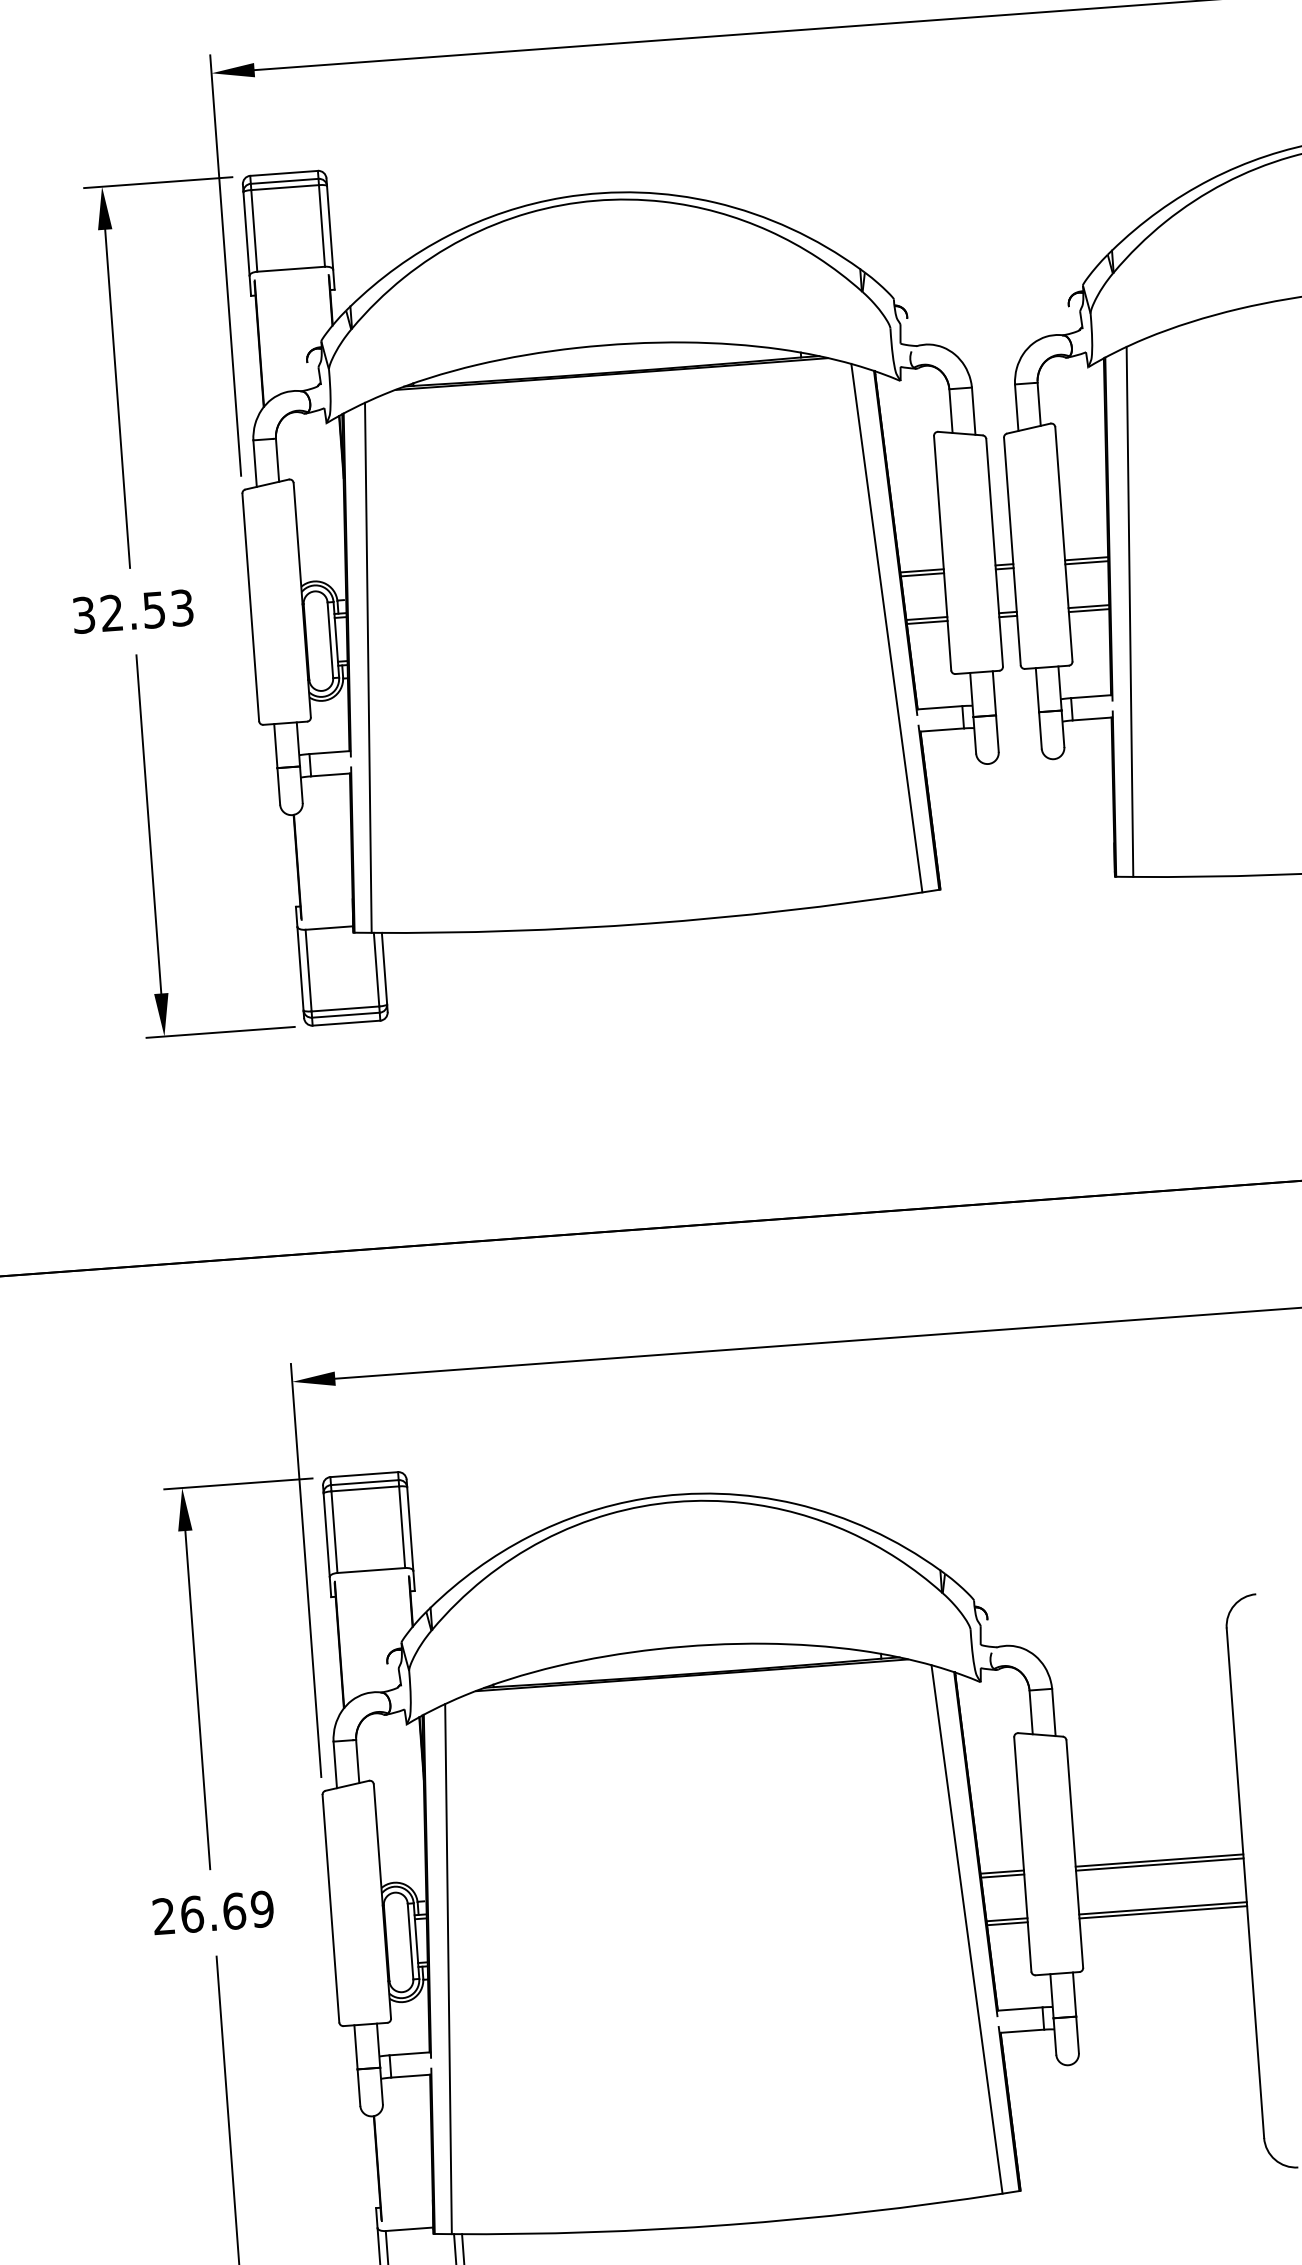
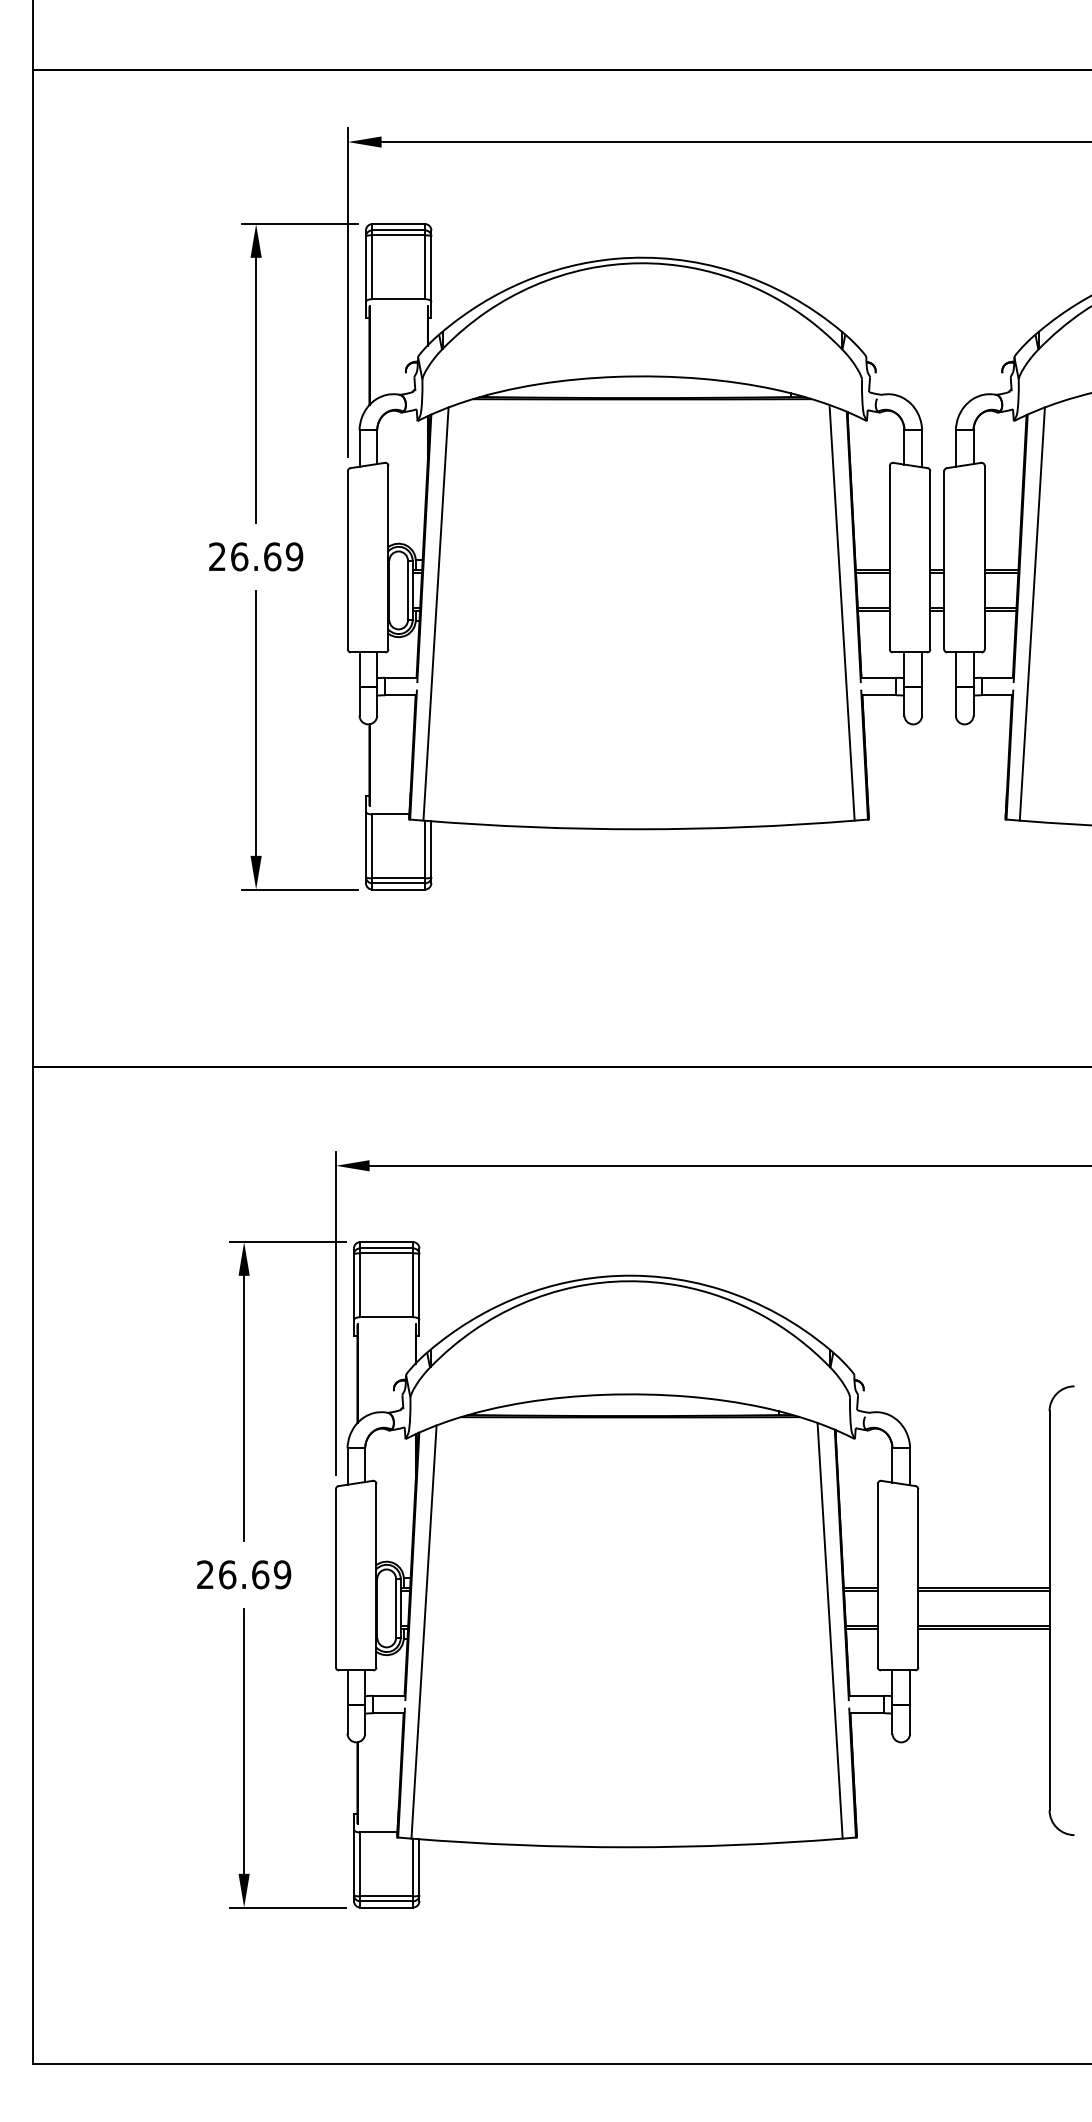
text: (133, 611) -> (256, 556), 32.53 -> 26.69

